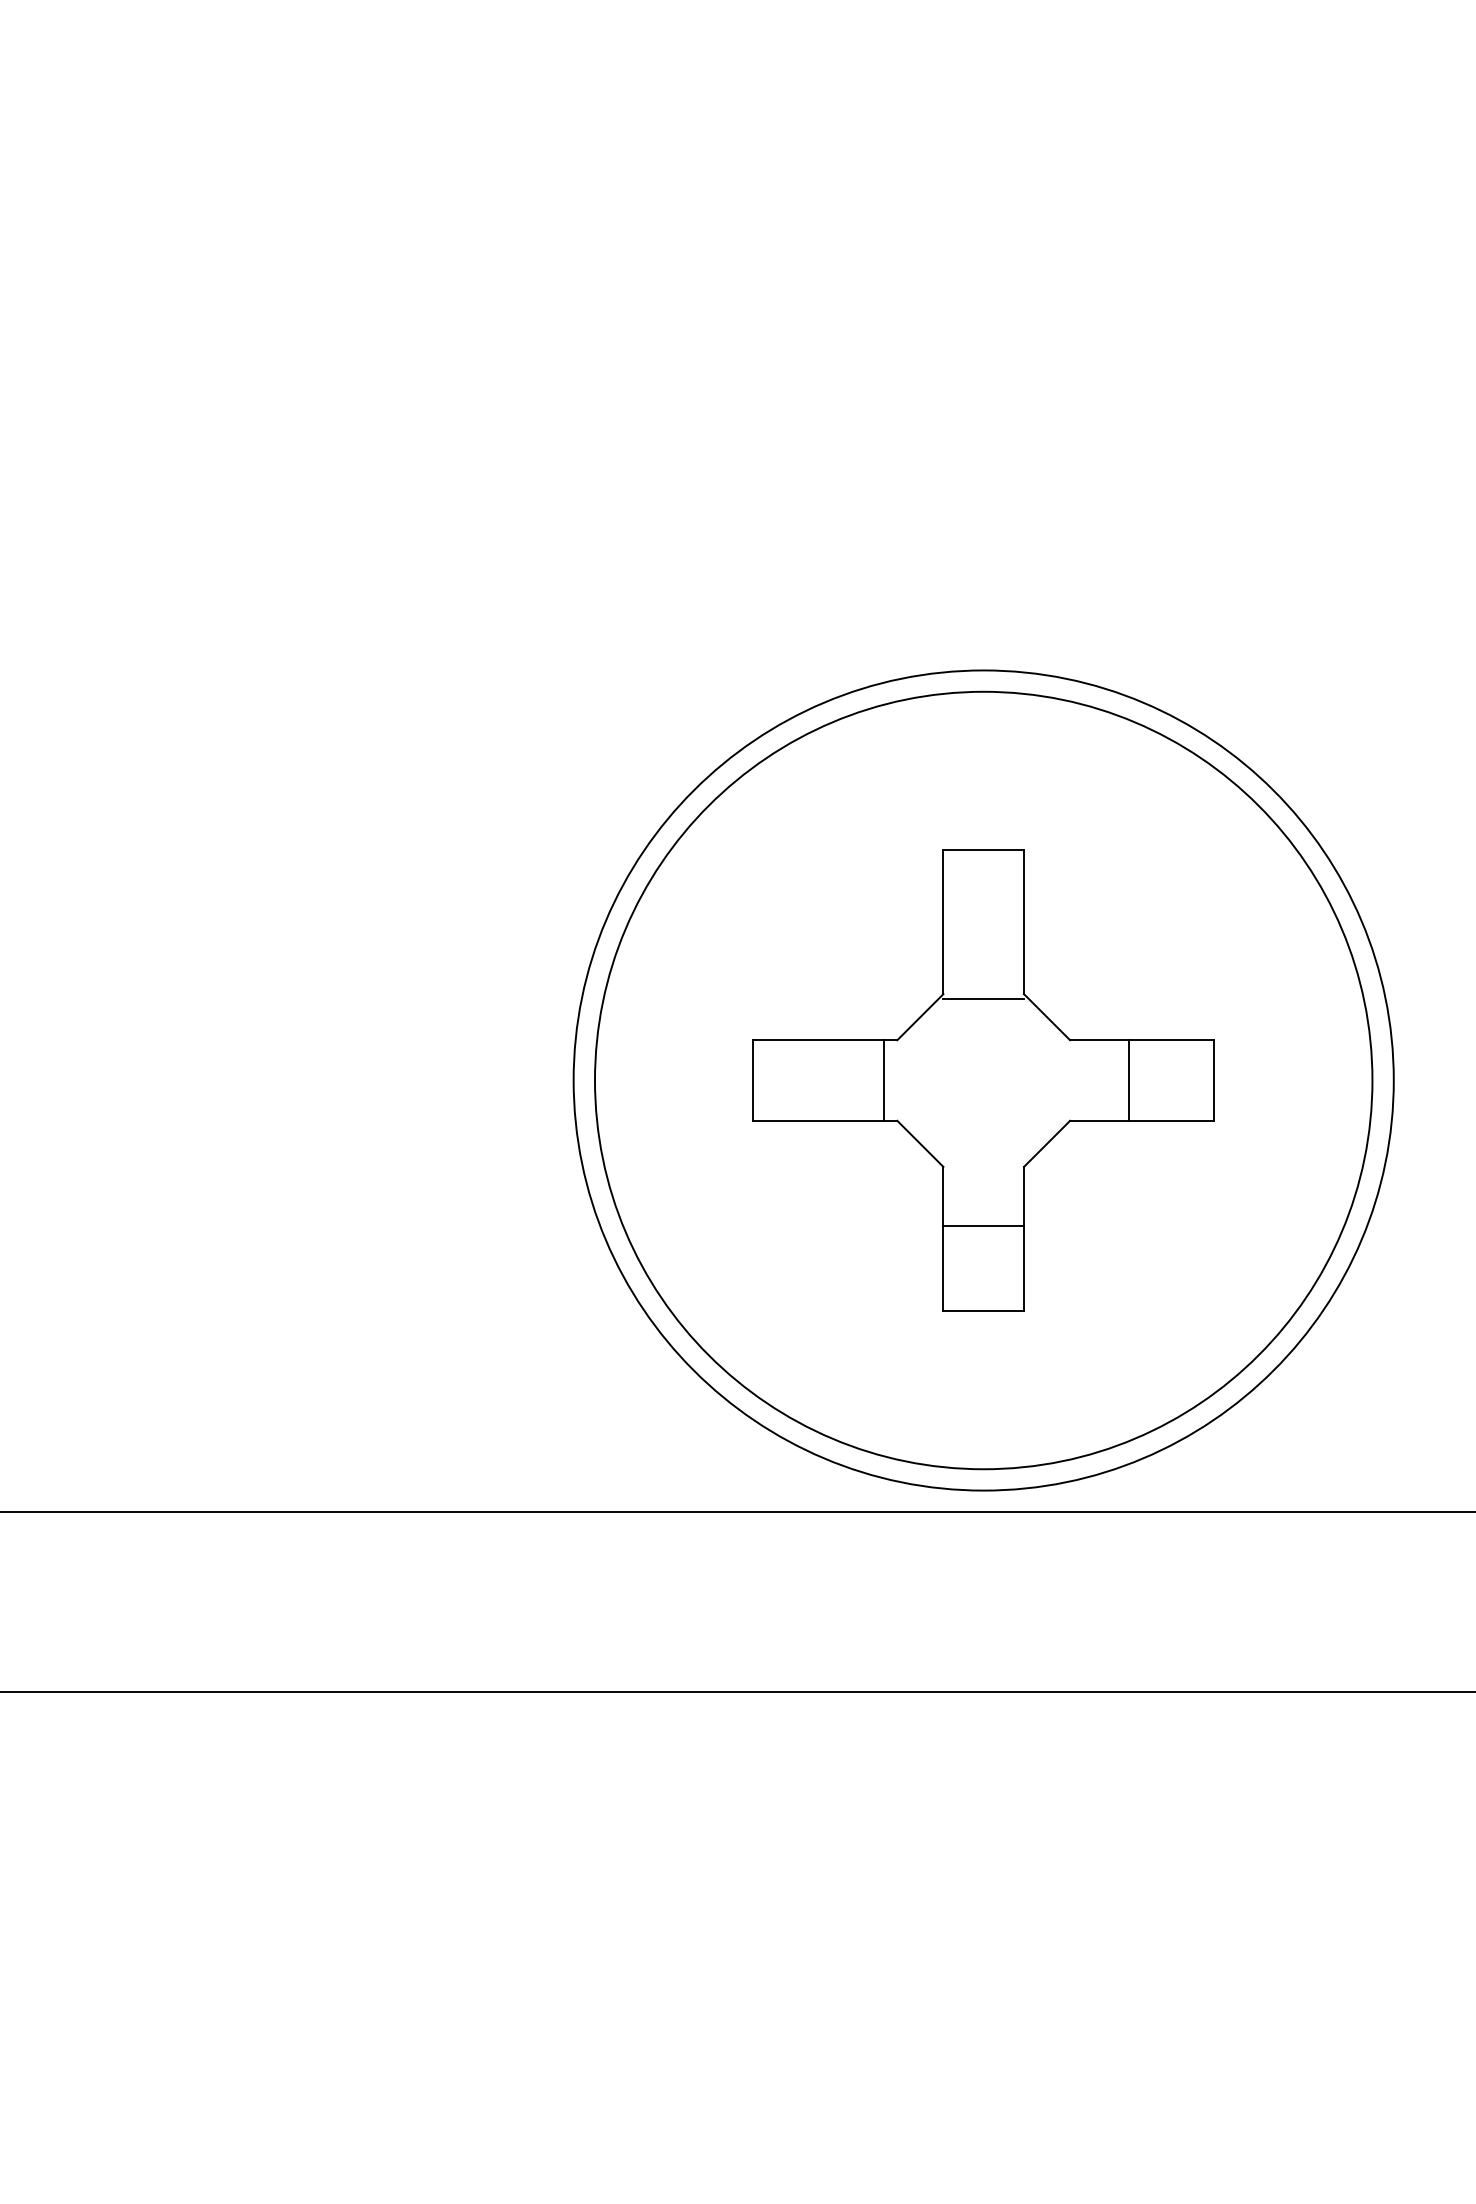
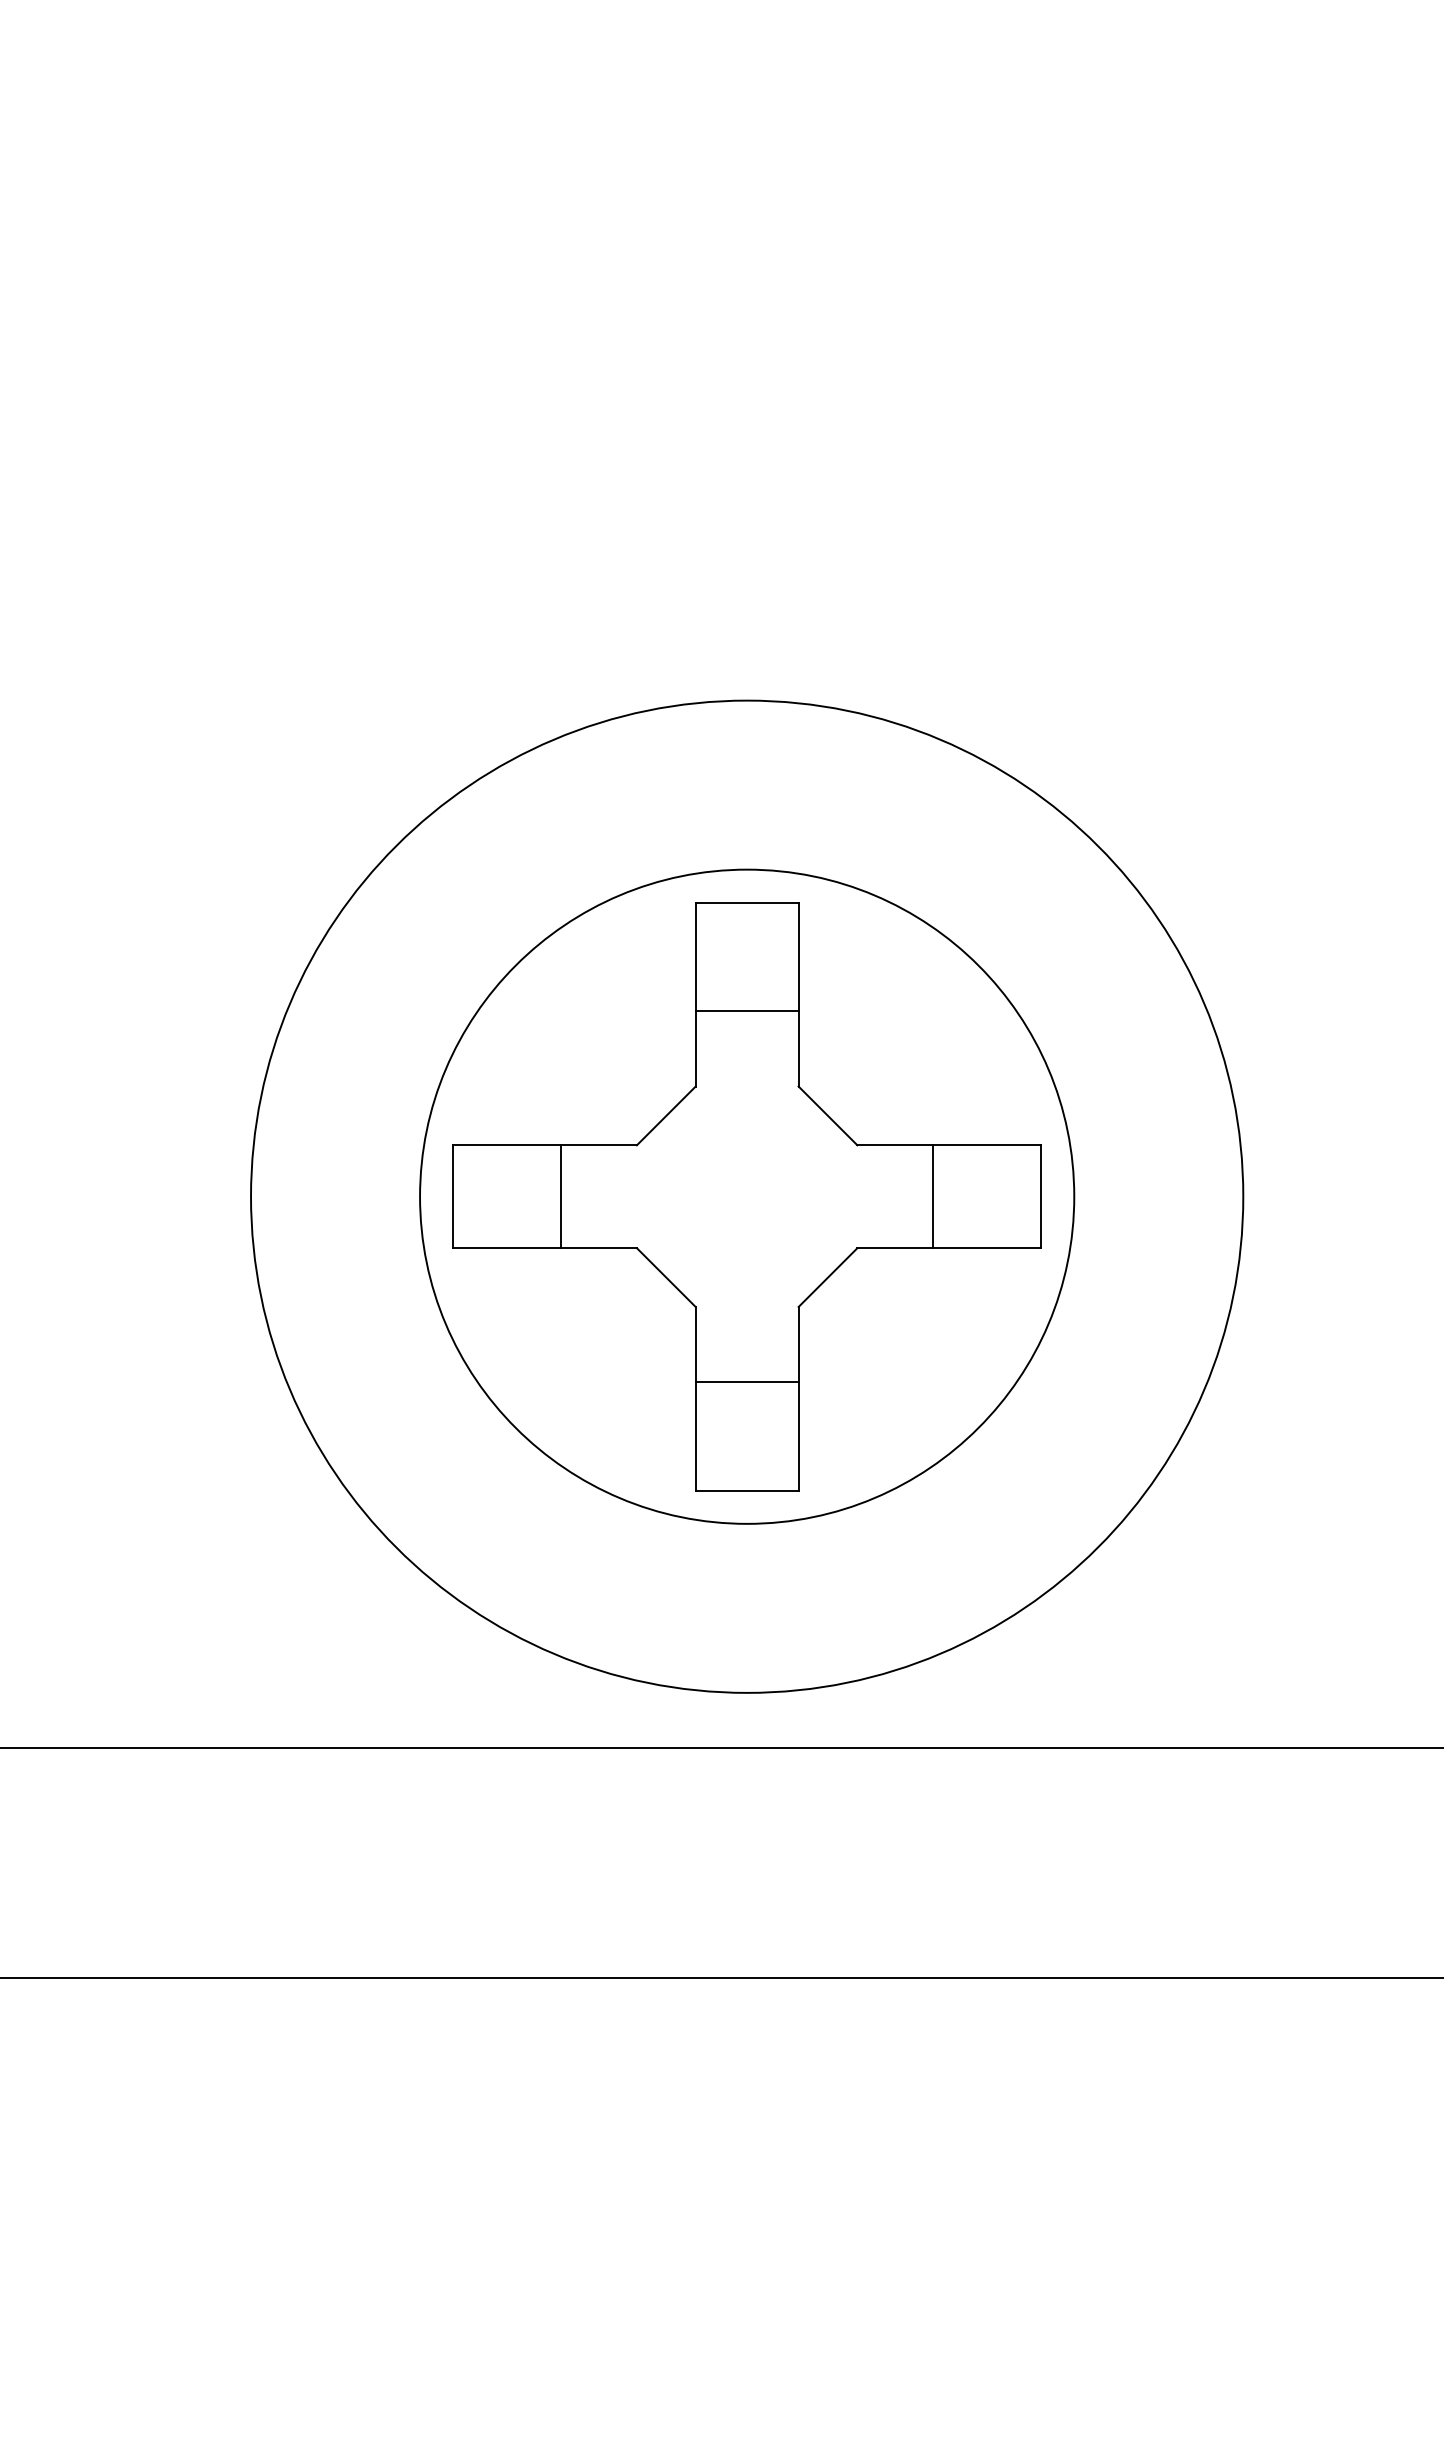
line: (983, 999) -> (746, 1011), moved
line: (884, 1080) -> (561, 1196), moved
circle: (983, 1080) -> (746, 1196), size x0.62

